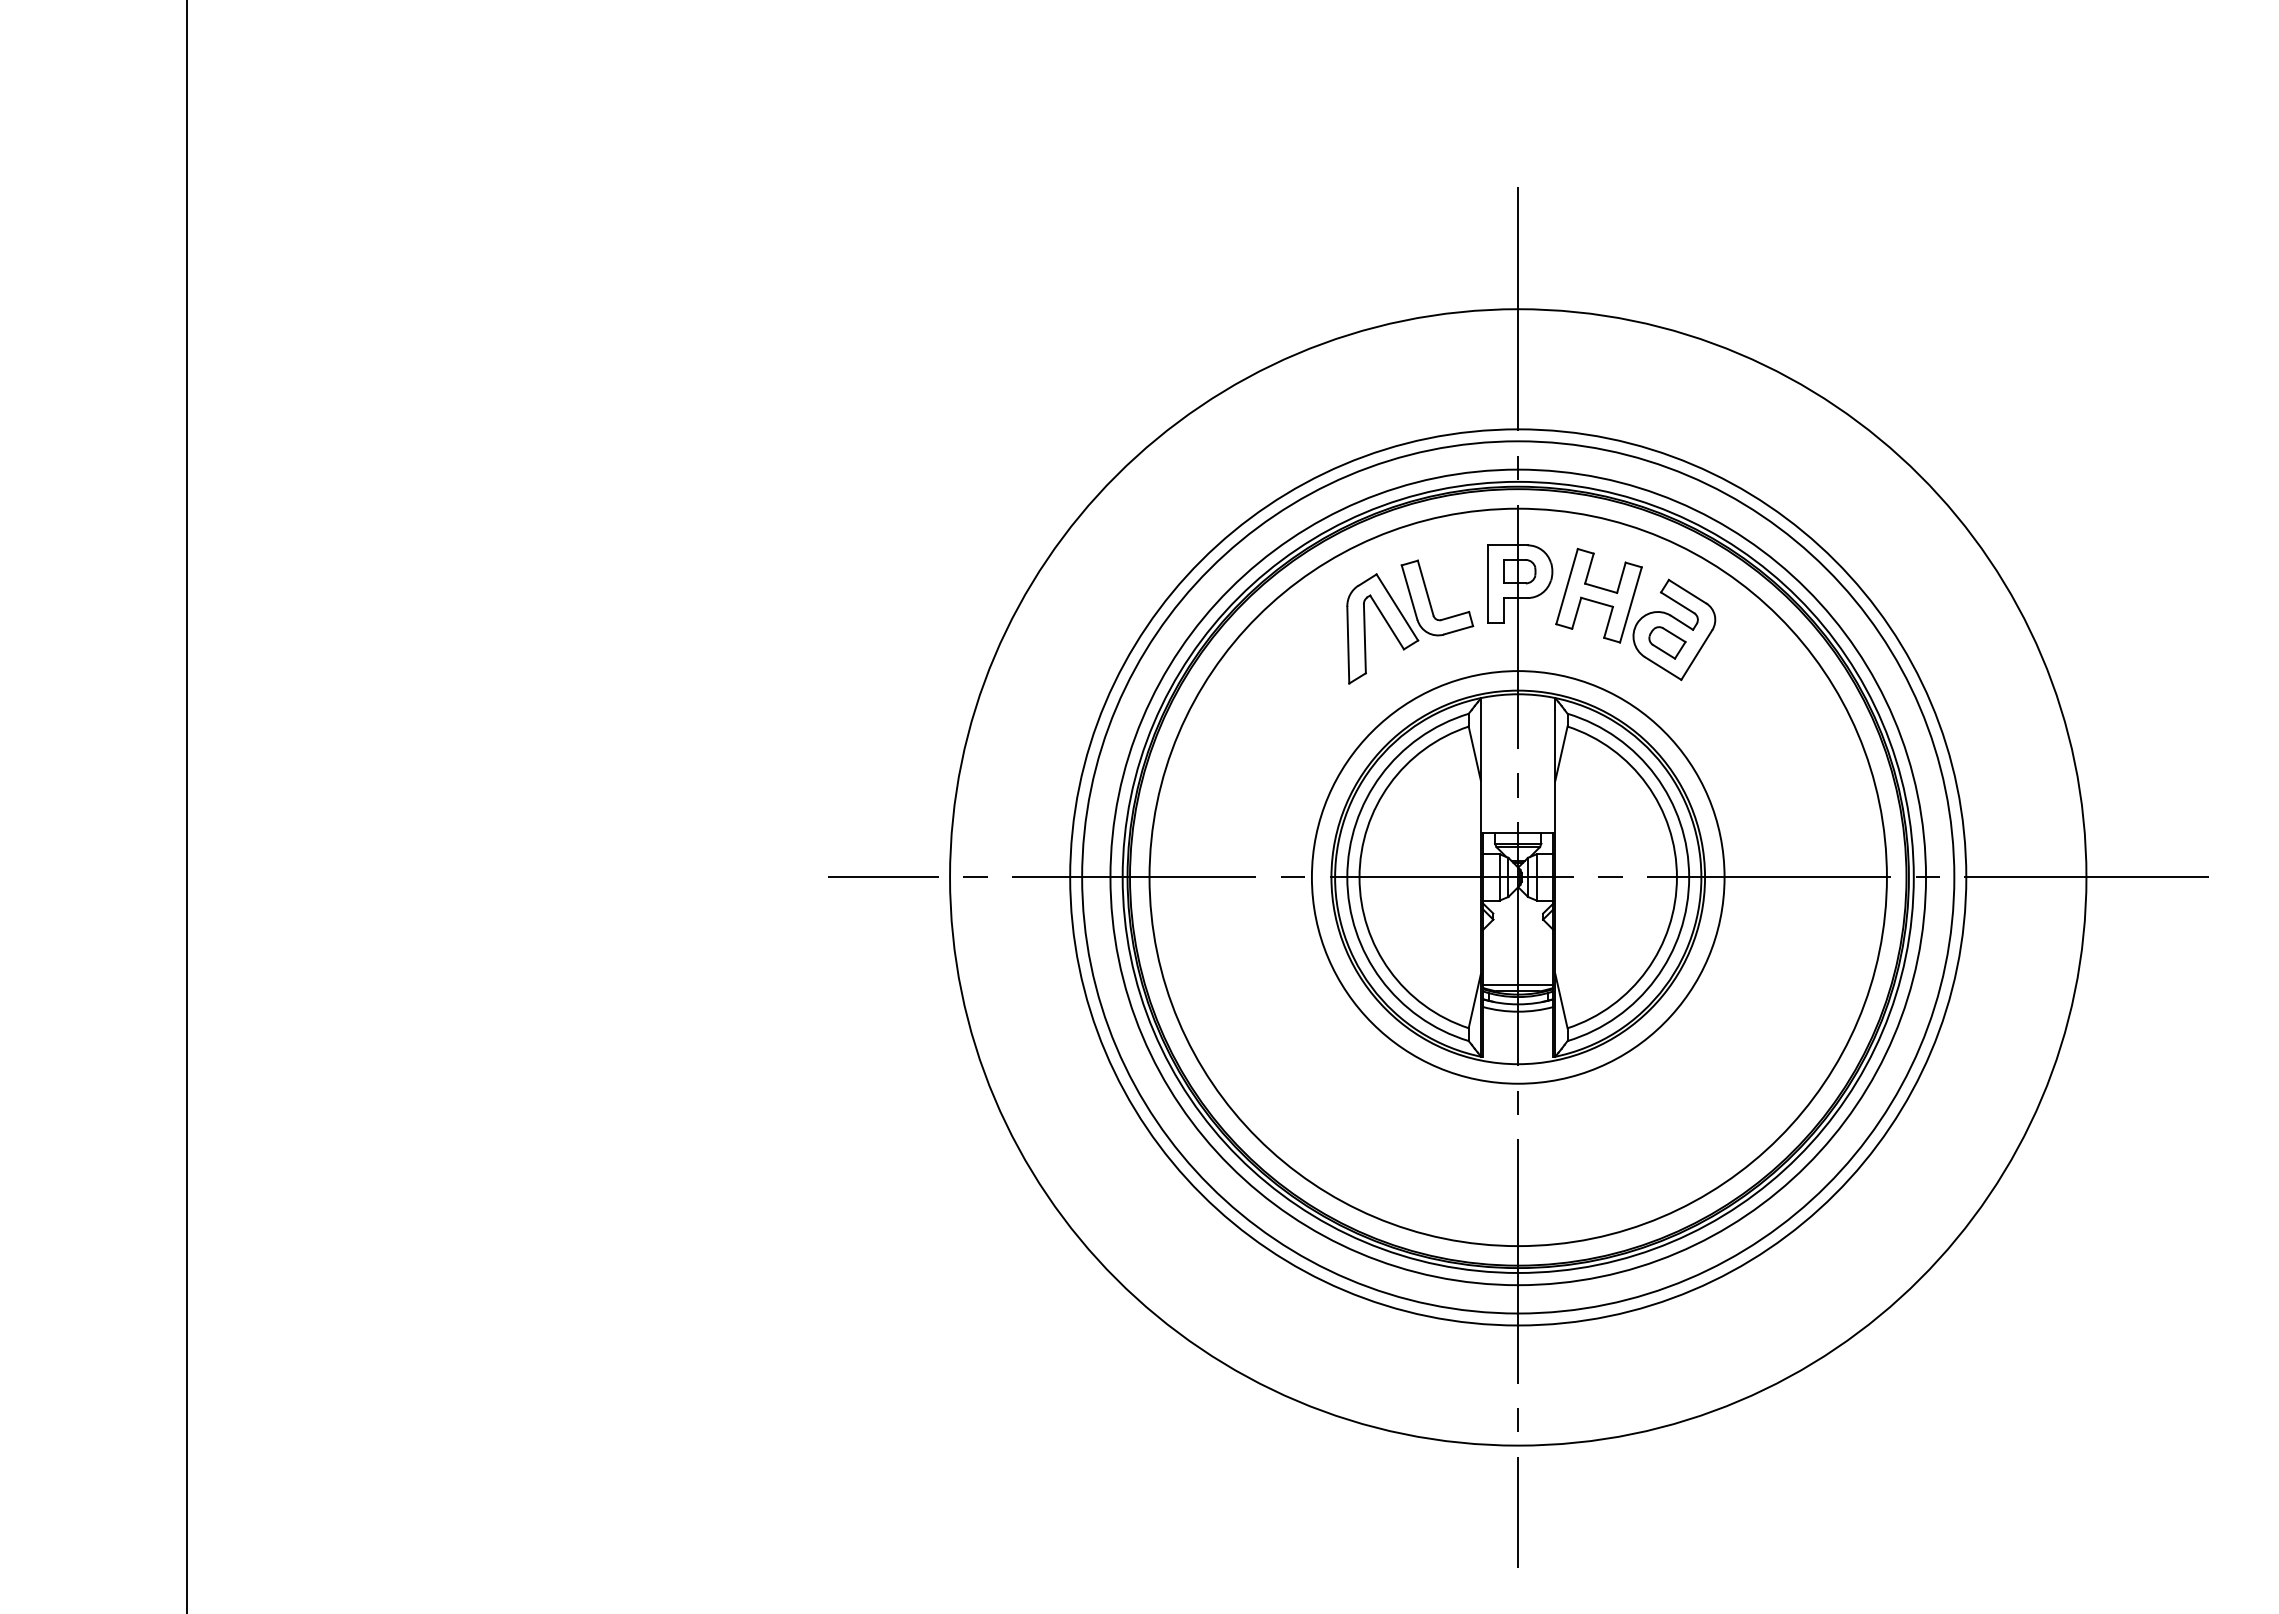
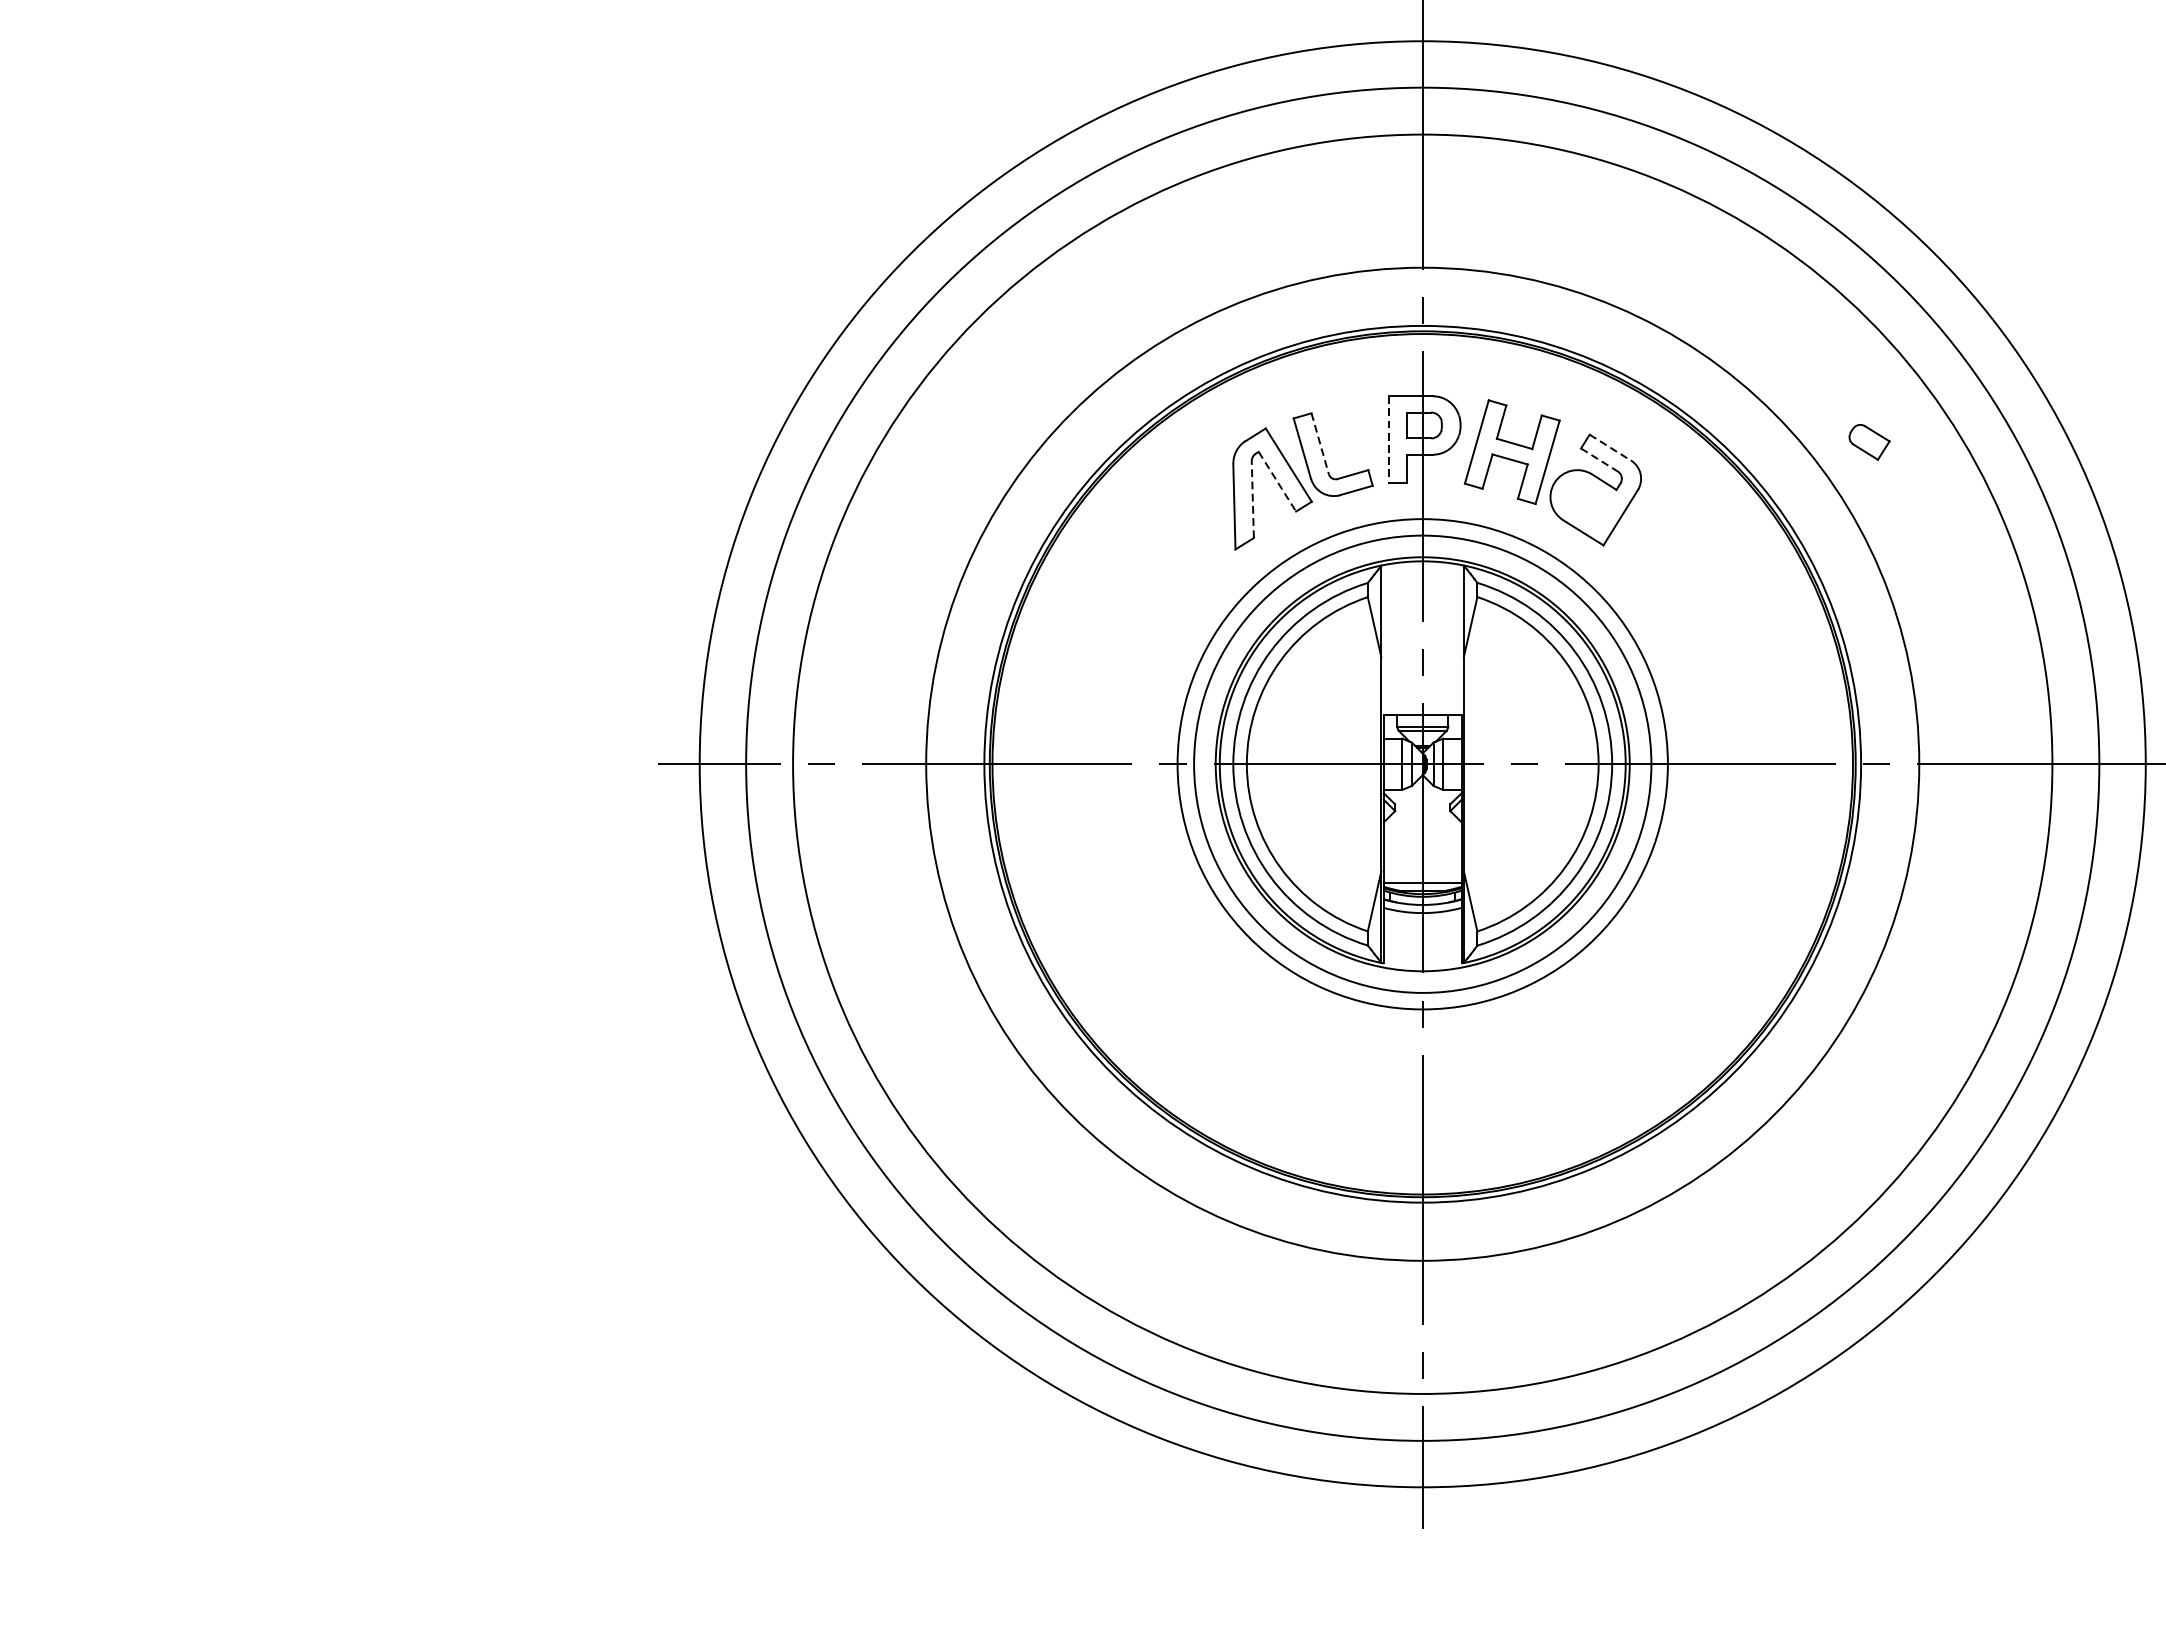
line: (1487, 584) -> (1388, 439), solid -> dashed
line: (1425, 588) -> (1319, 444), solid -> dashed
line: (1687, 591) -> (1610, 447), solid -> dashed
line: (1677, 602) -> (1599, 459), solid -> dashed
line: (1387, 622) -> (1277, 481), solid -> dashed
line: (1364, 638) -> (1252, 499), solid -> dashed
part: (1667, 642) -> (1869, 441), moved
circle: (1517, 877) -> (1421, 764), size x0.6
circle: (1518, 877) -> (1423, 764), size x1.4
circle: (1518, 877) -> (1423, 764), size x1.6

